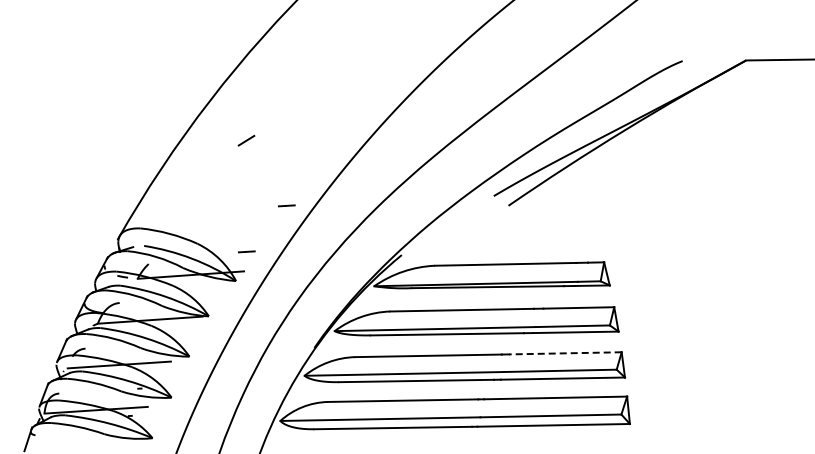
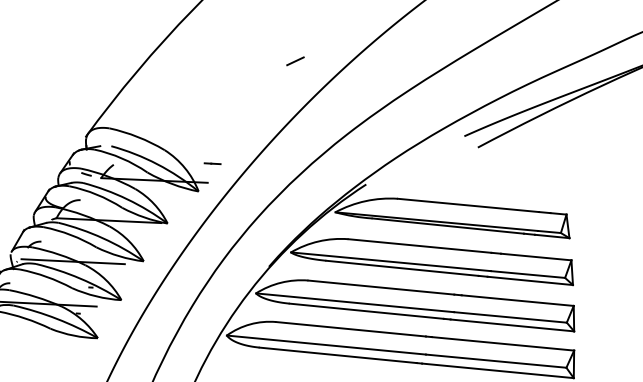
line: (246, 140) -> (295, 61), moved
line: (286, 205) -> (257, 122), removed
line: (564, 353) -> (516, 300), dashed -> solid

